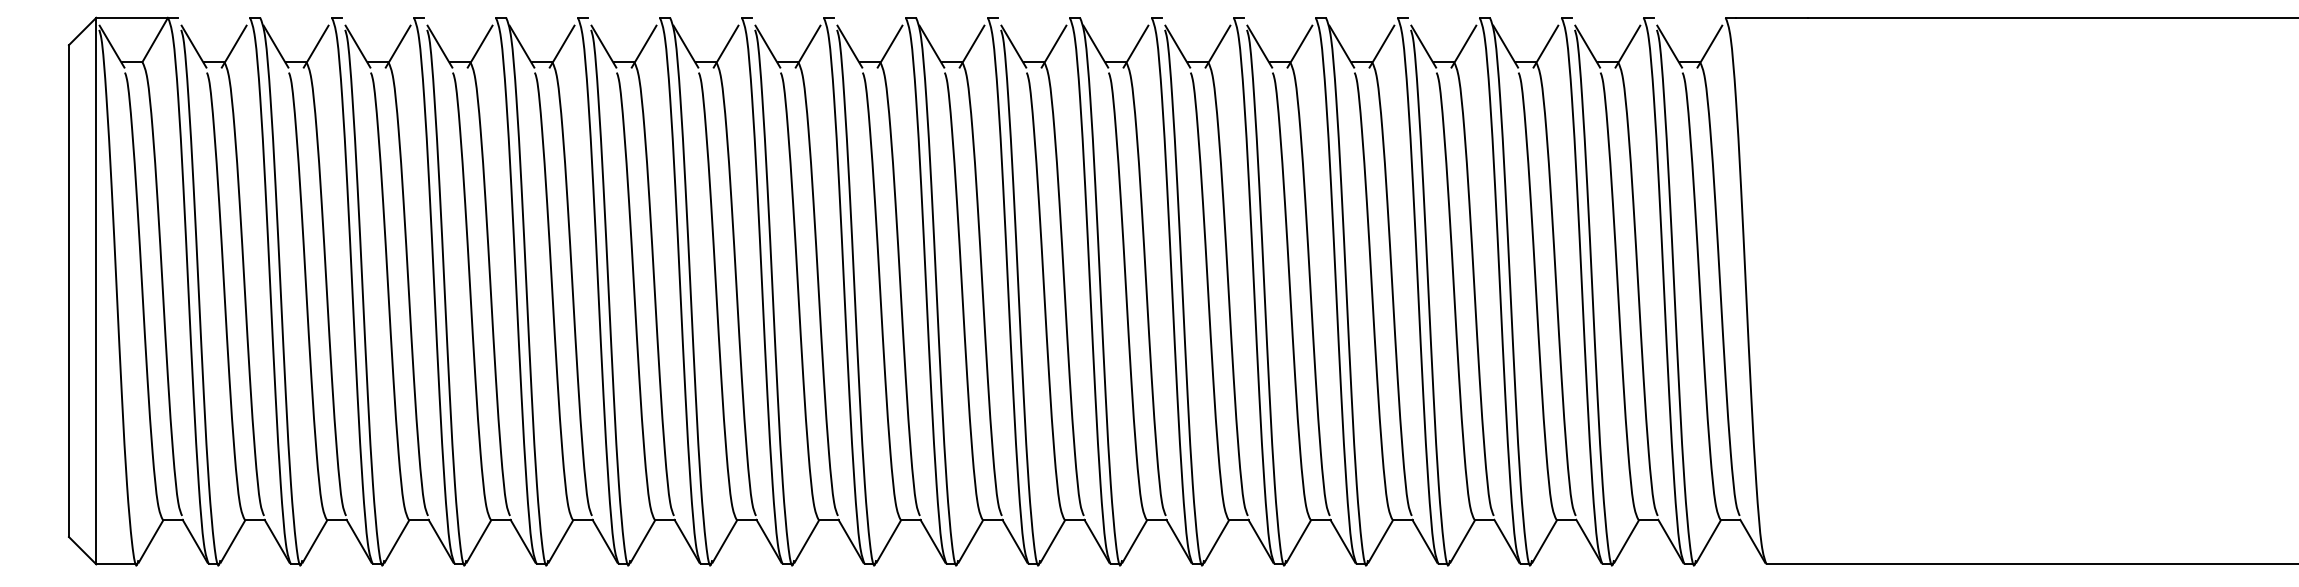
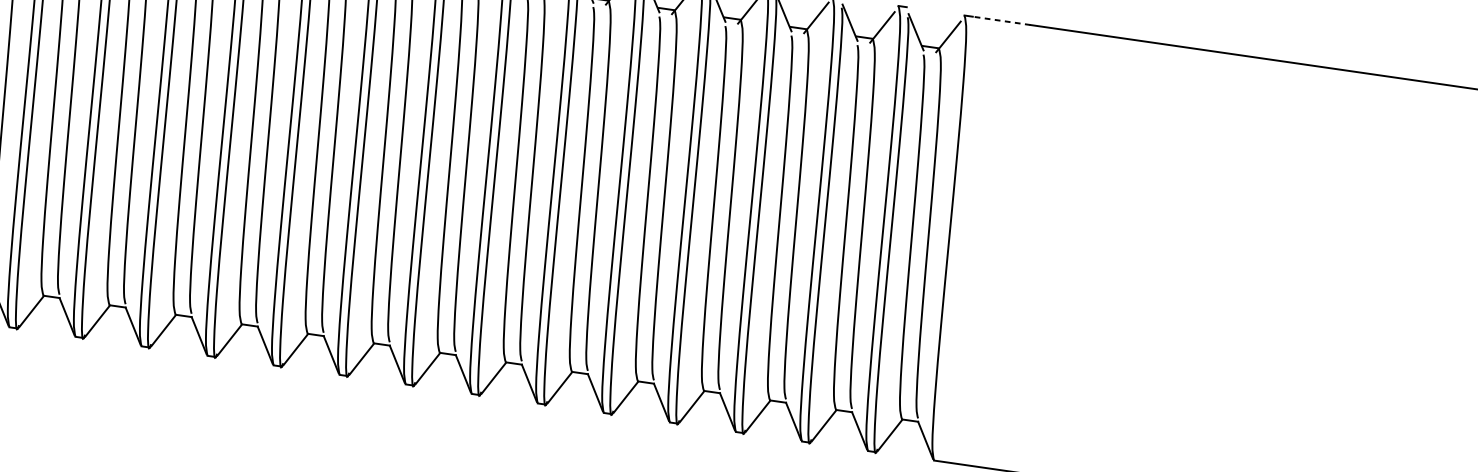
line: (1771, 17) -> (1001, 20), solid -> dashed

